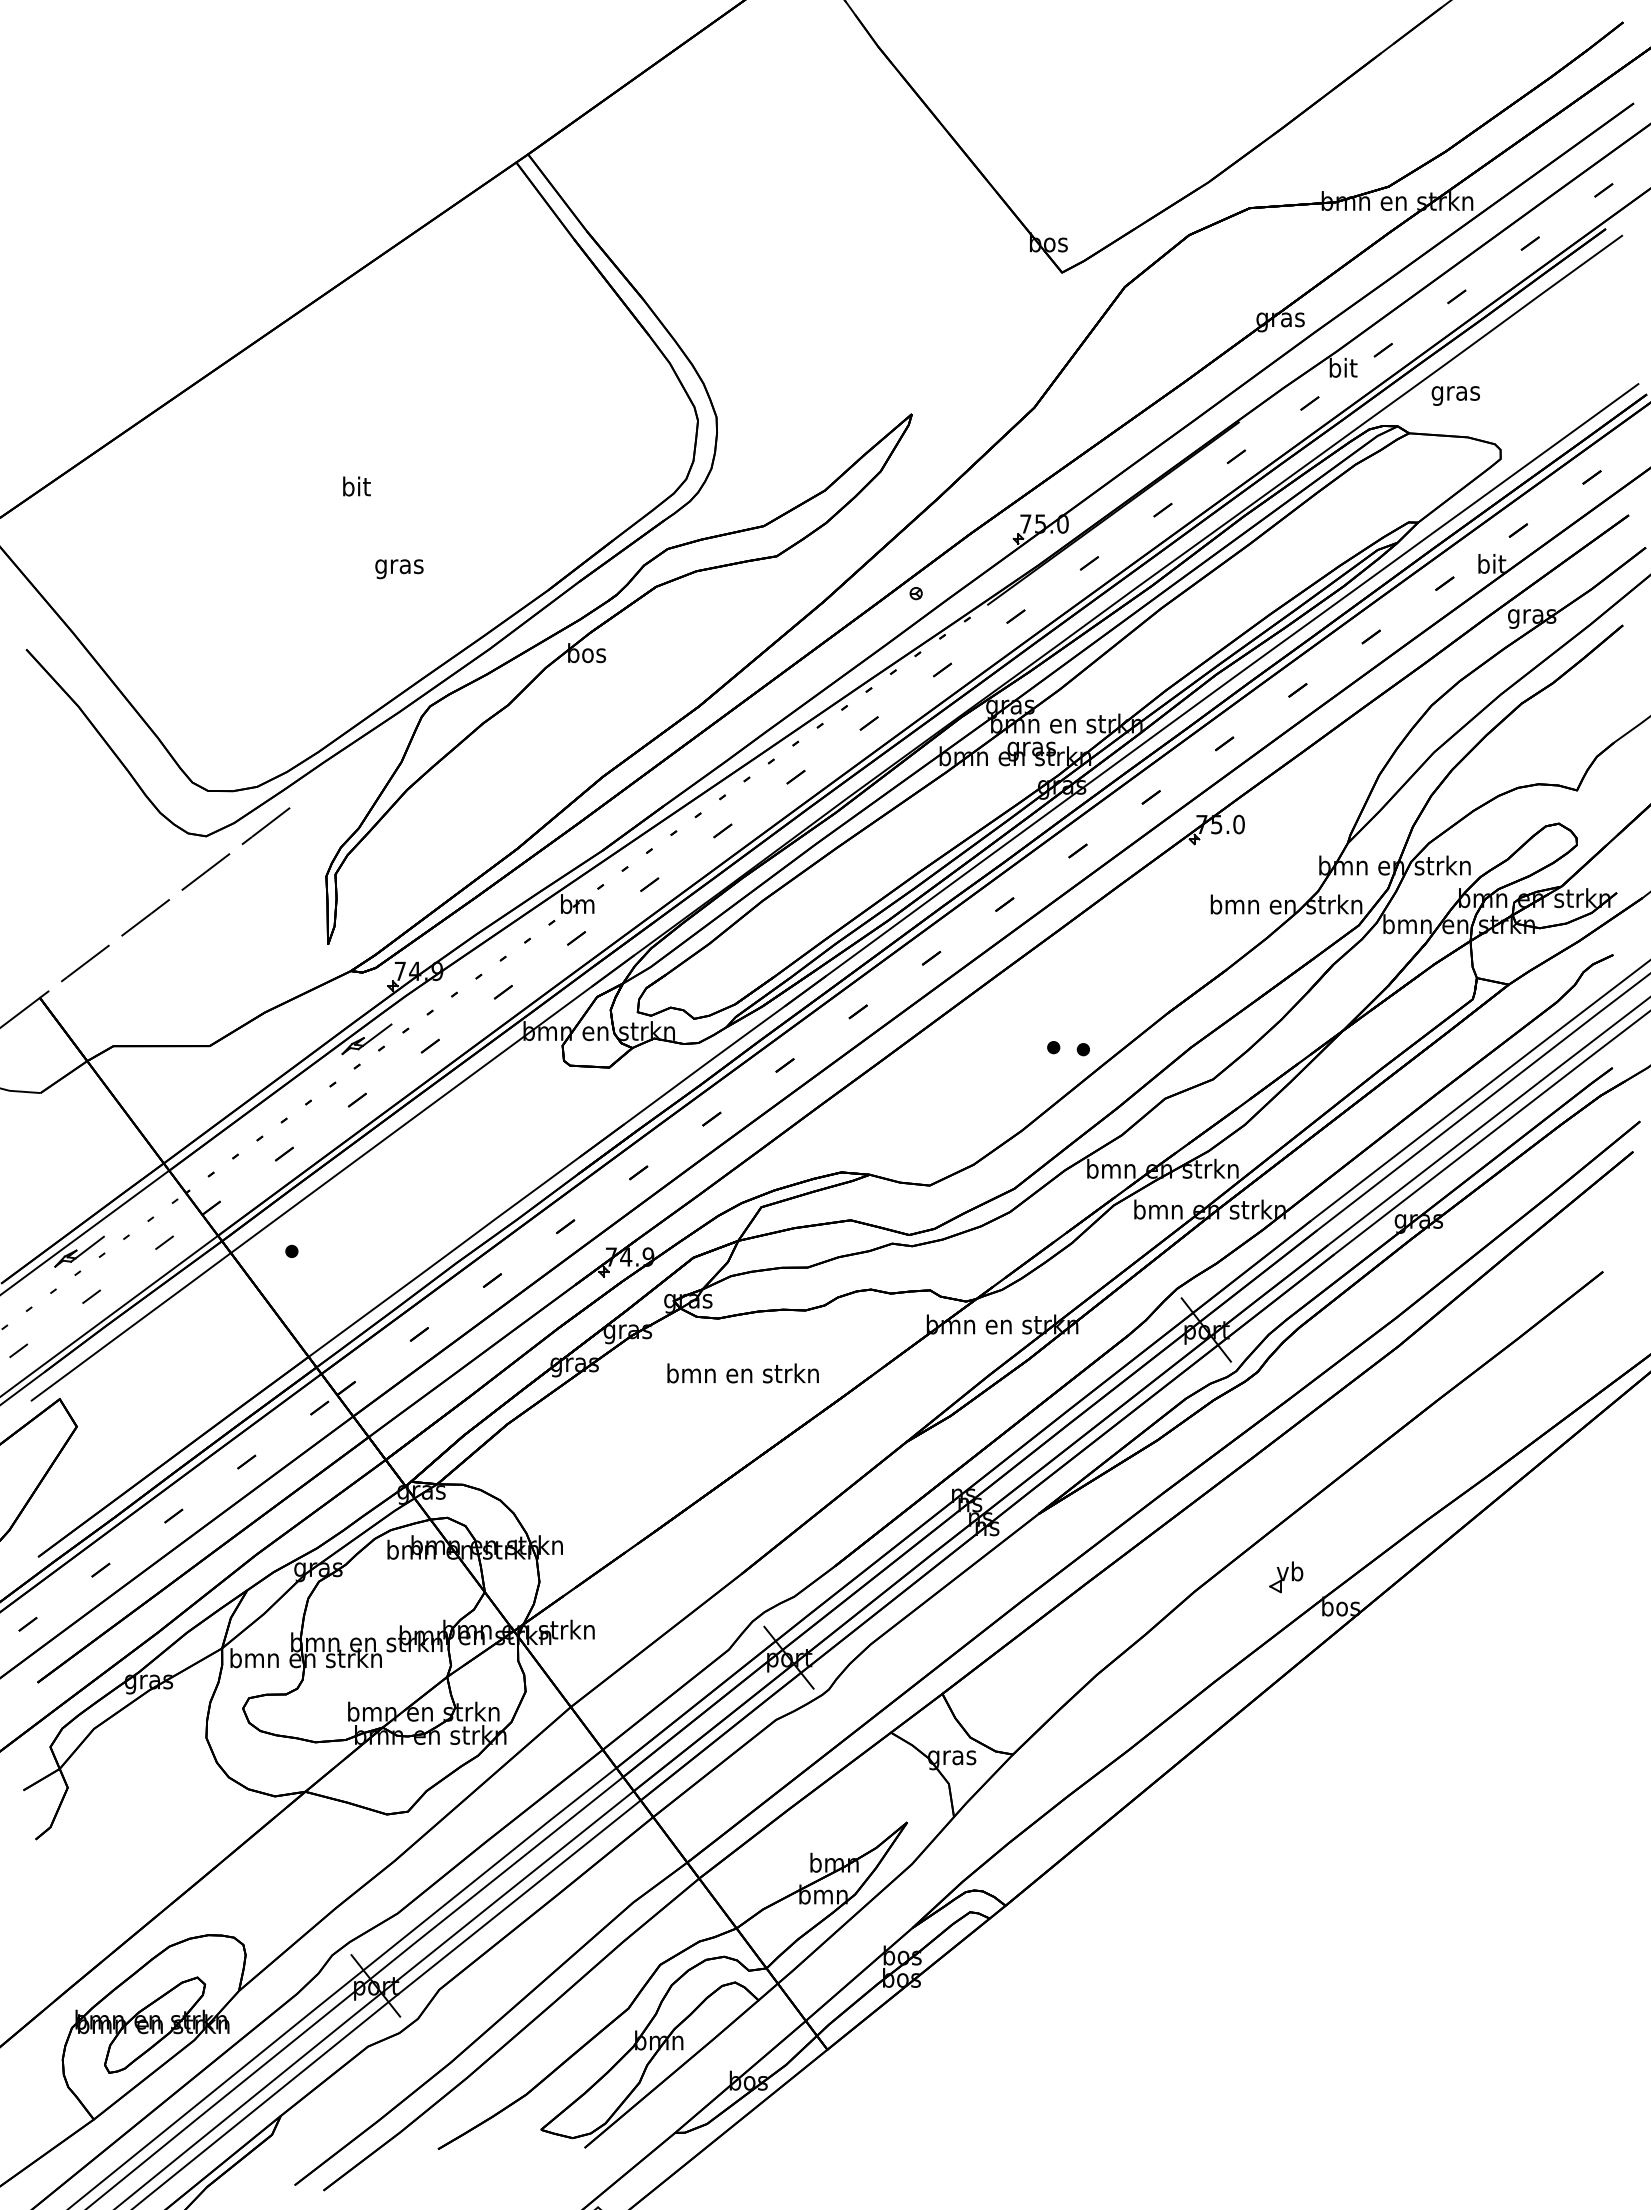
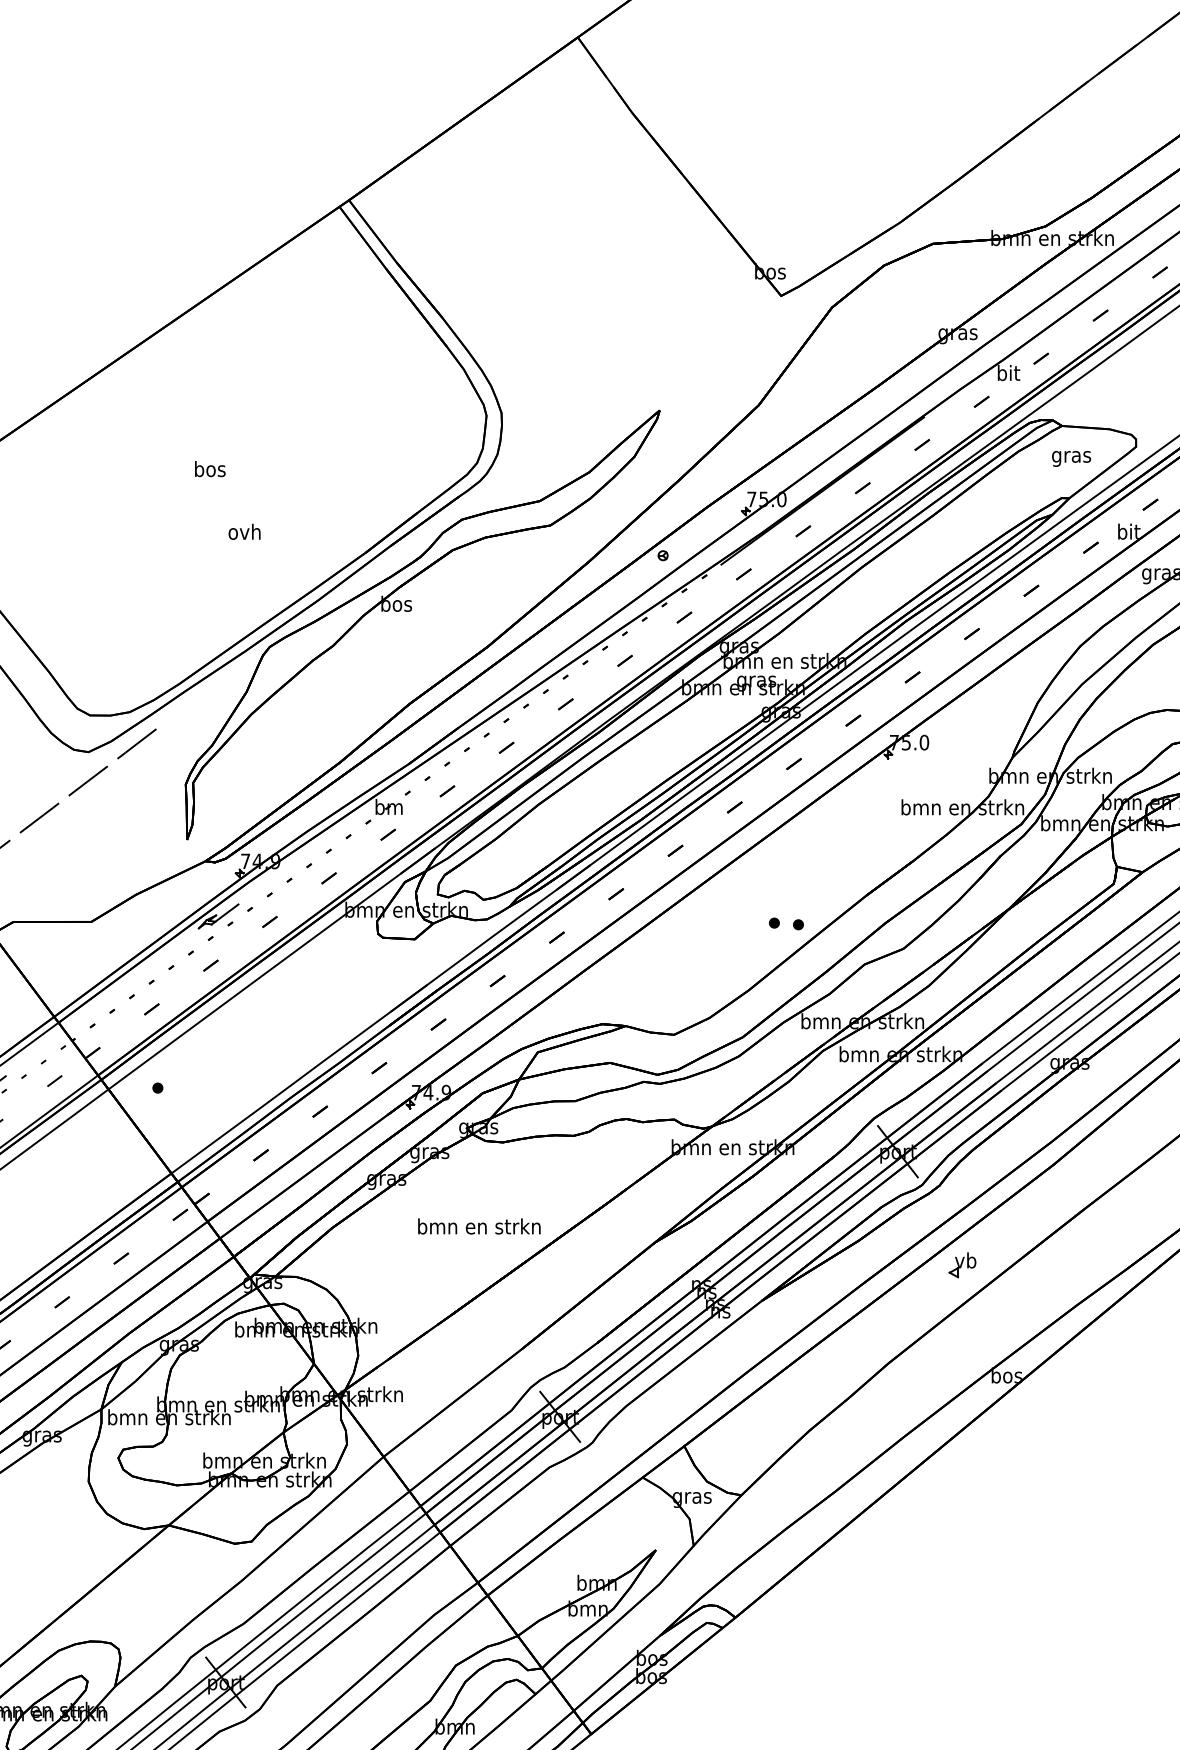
text: (1455, 395) -> (1071, 458), moved
text: (356, 486) -> (210, 469), bit -> bos
text: (399, 566) -> (244, 533), gras -> ovh
text: (742, 1373) -> (478, 1226), moved
part: (1286, 1577) -> (962, 1265), moved

